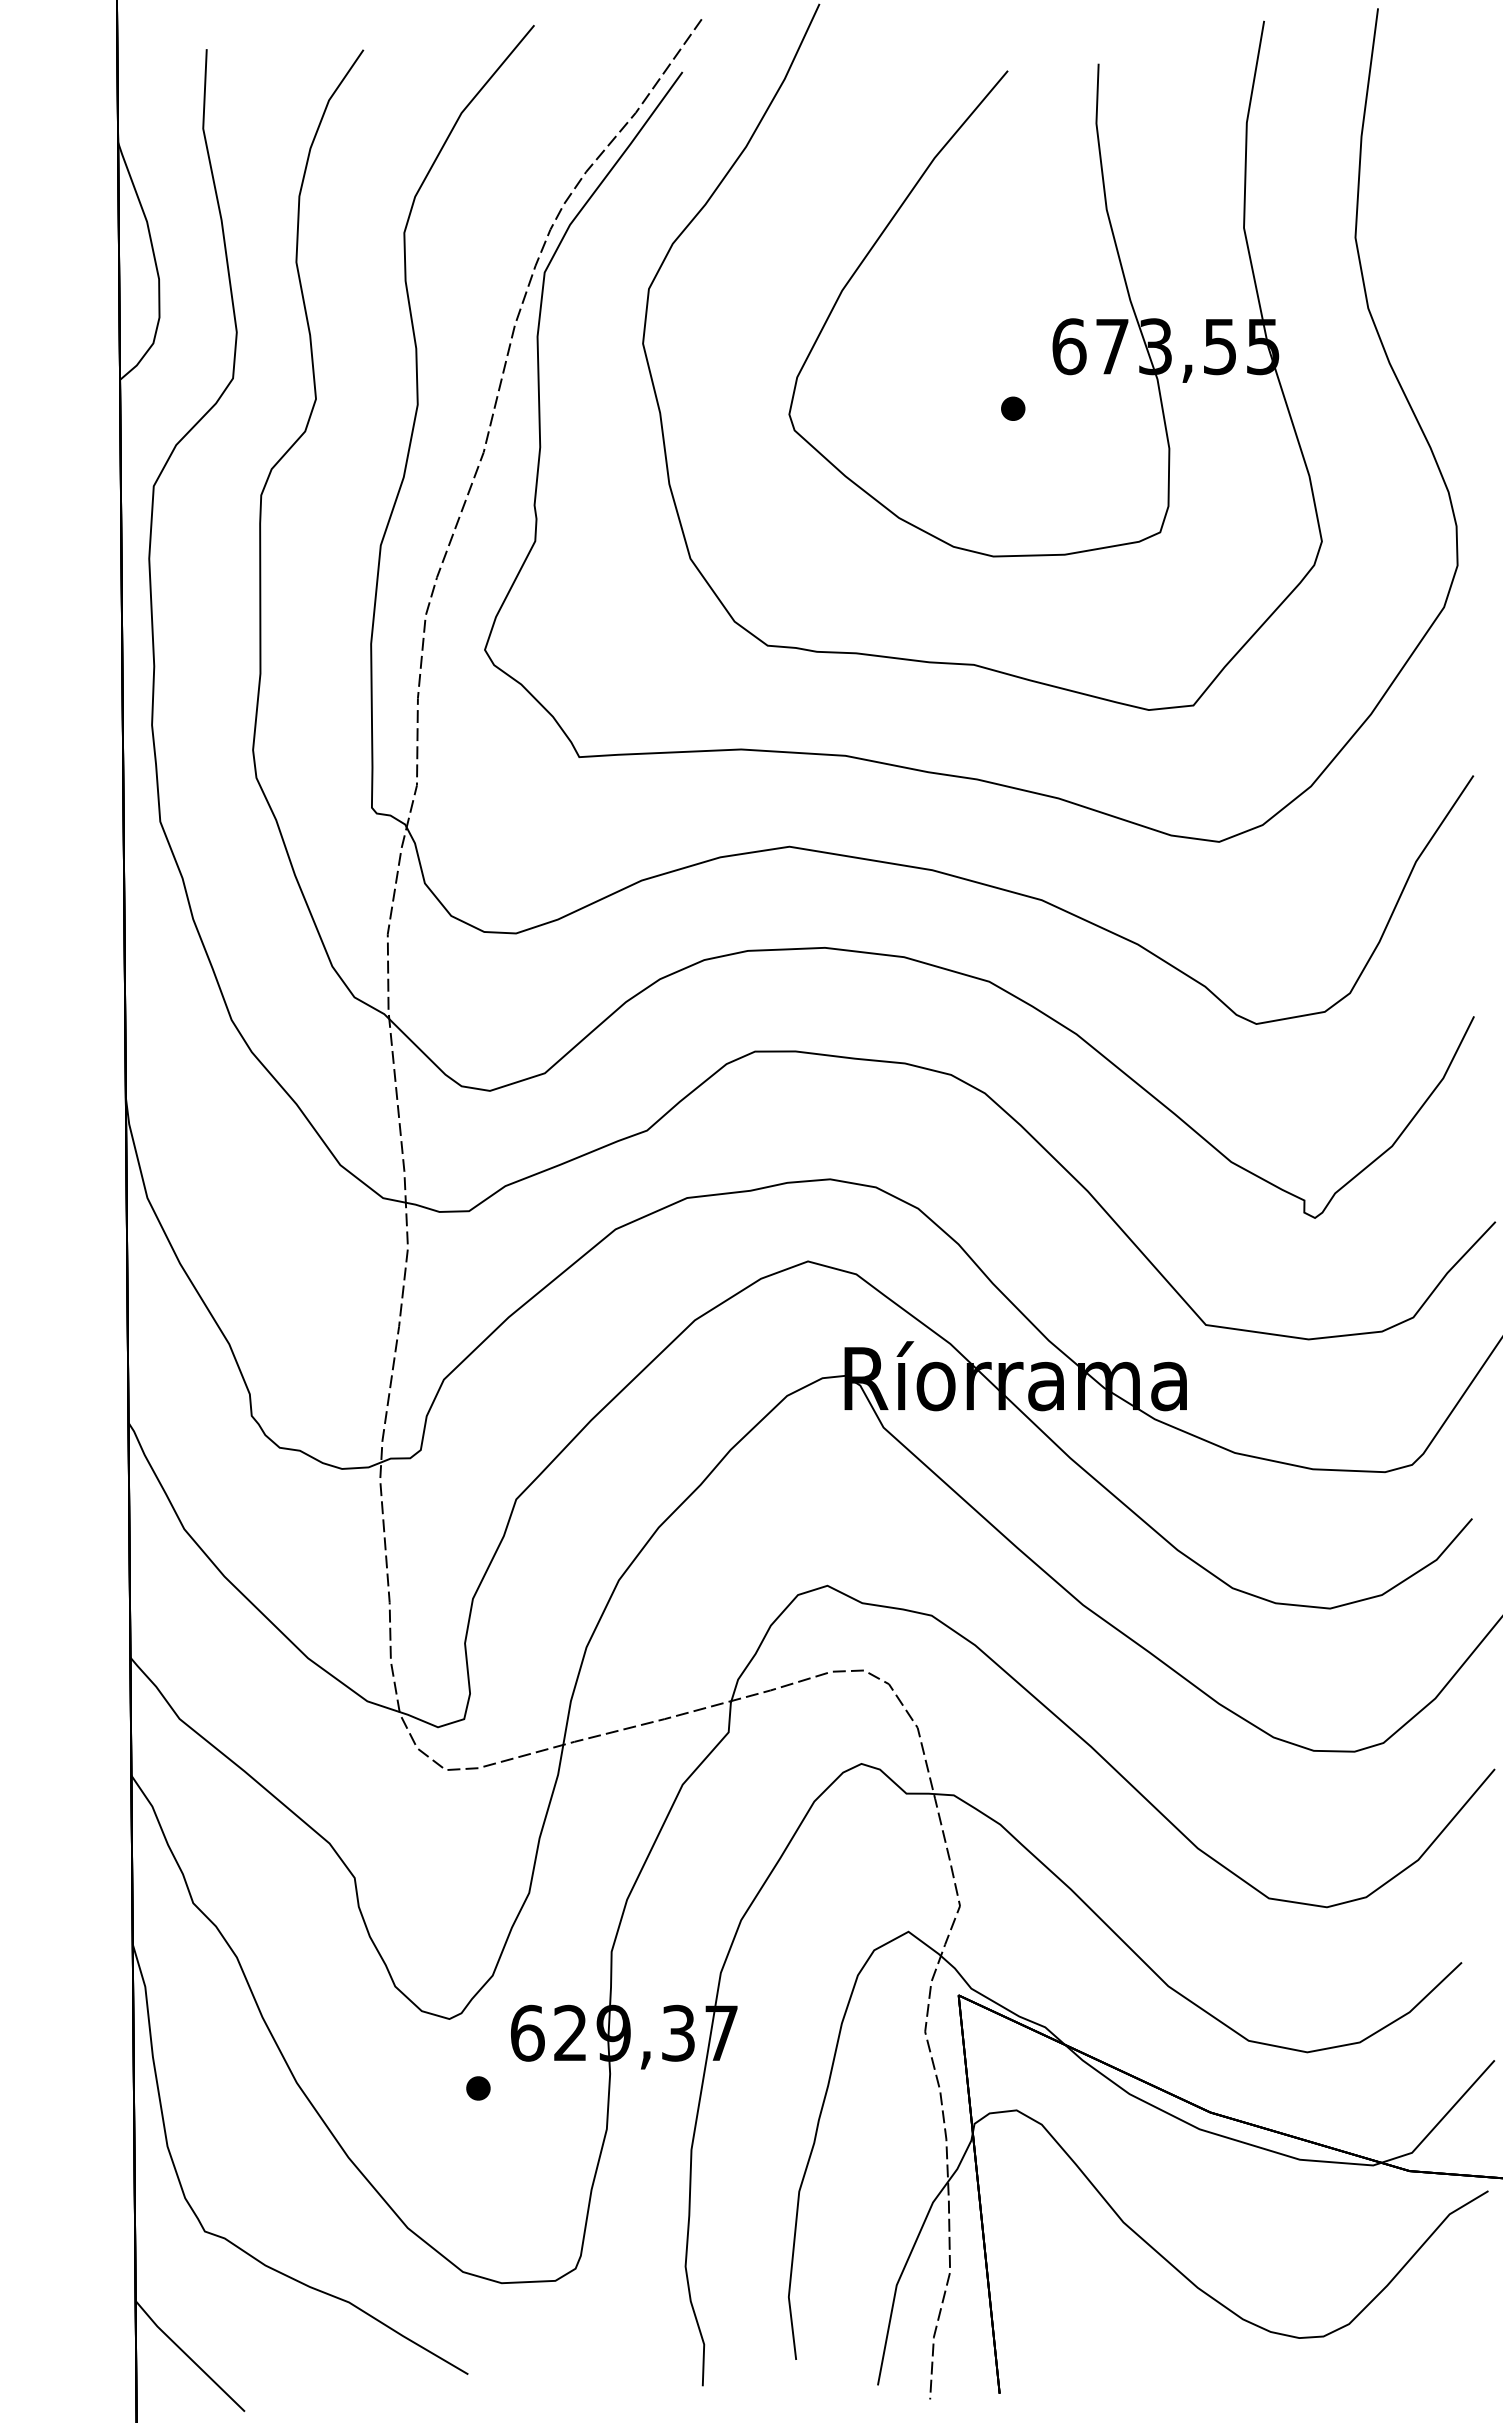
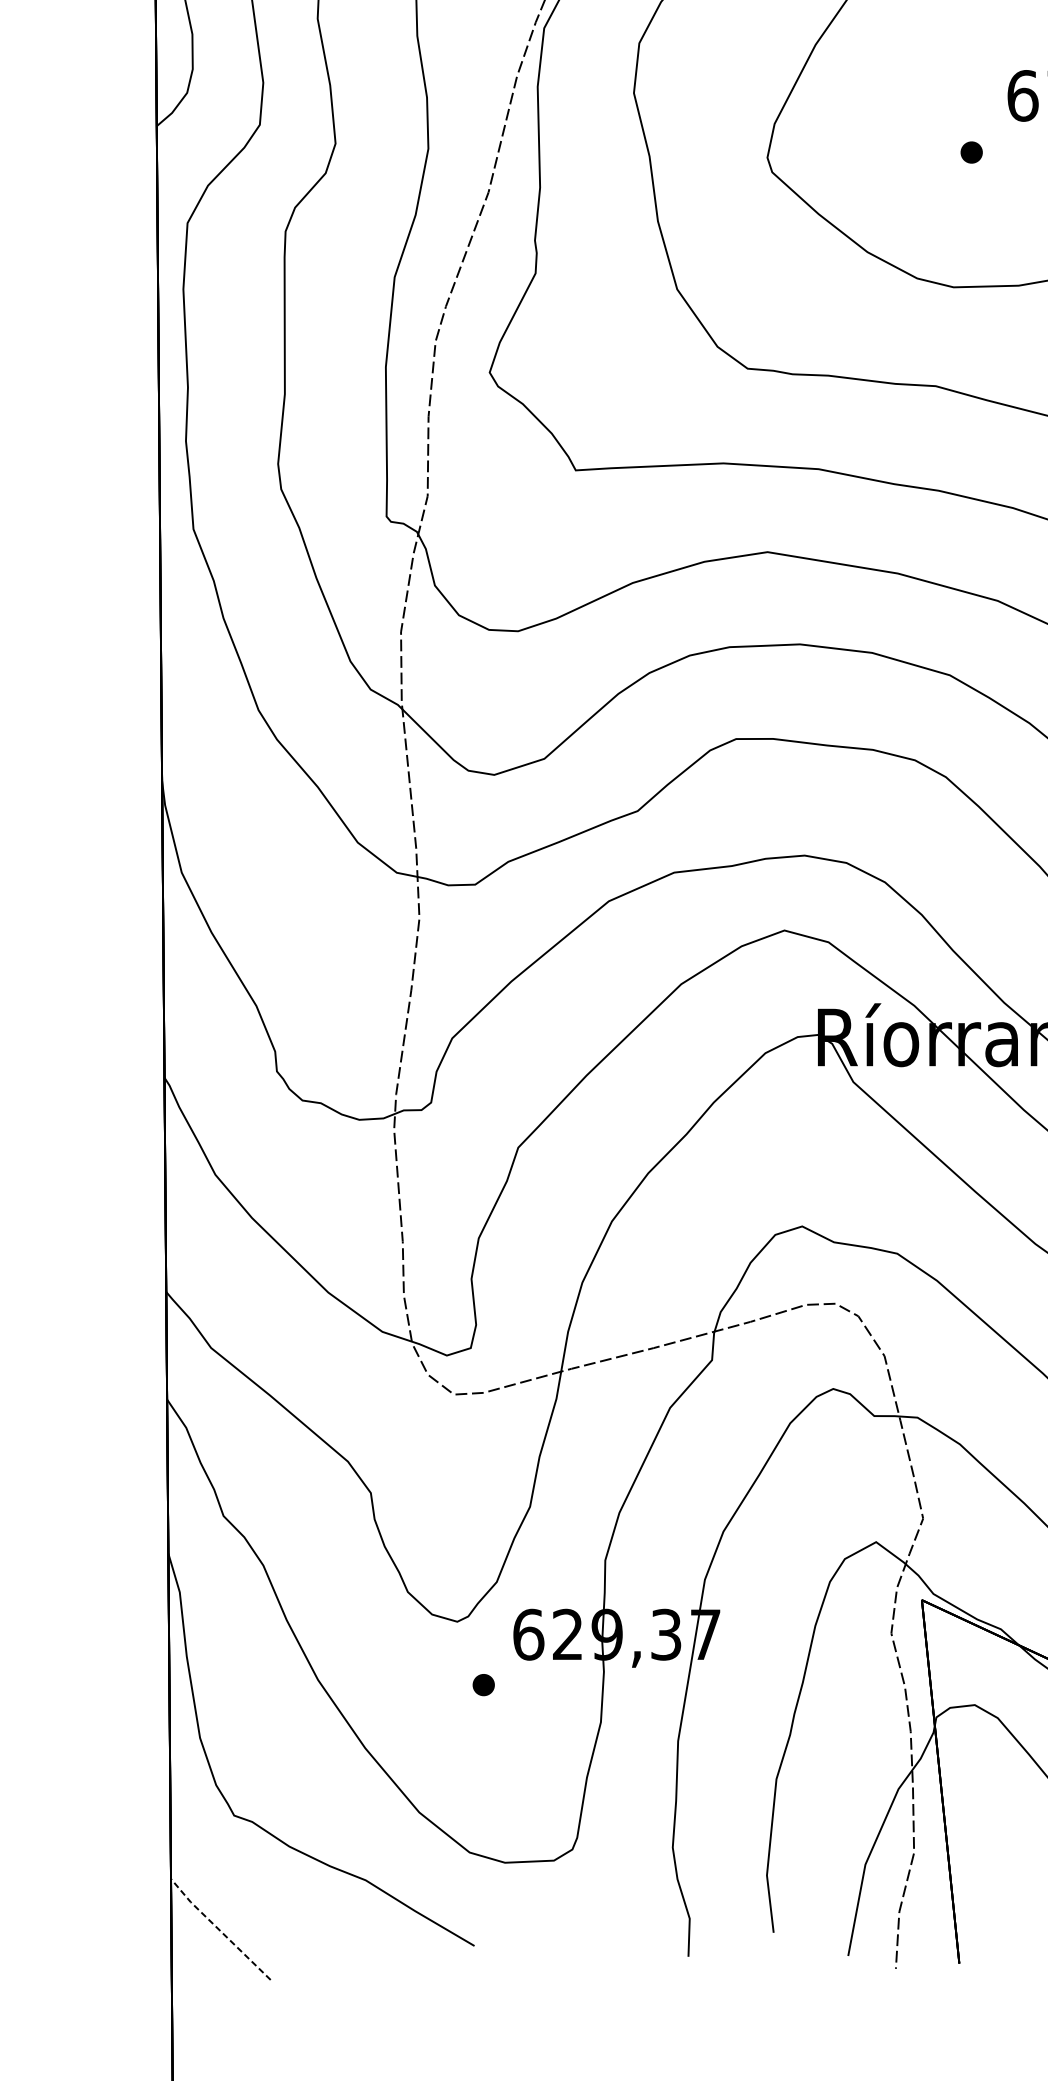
line: (188, 2356) -> (219, 1929), solid -> dashed

